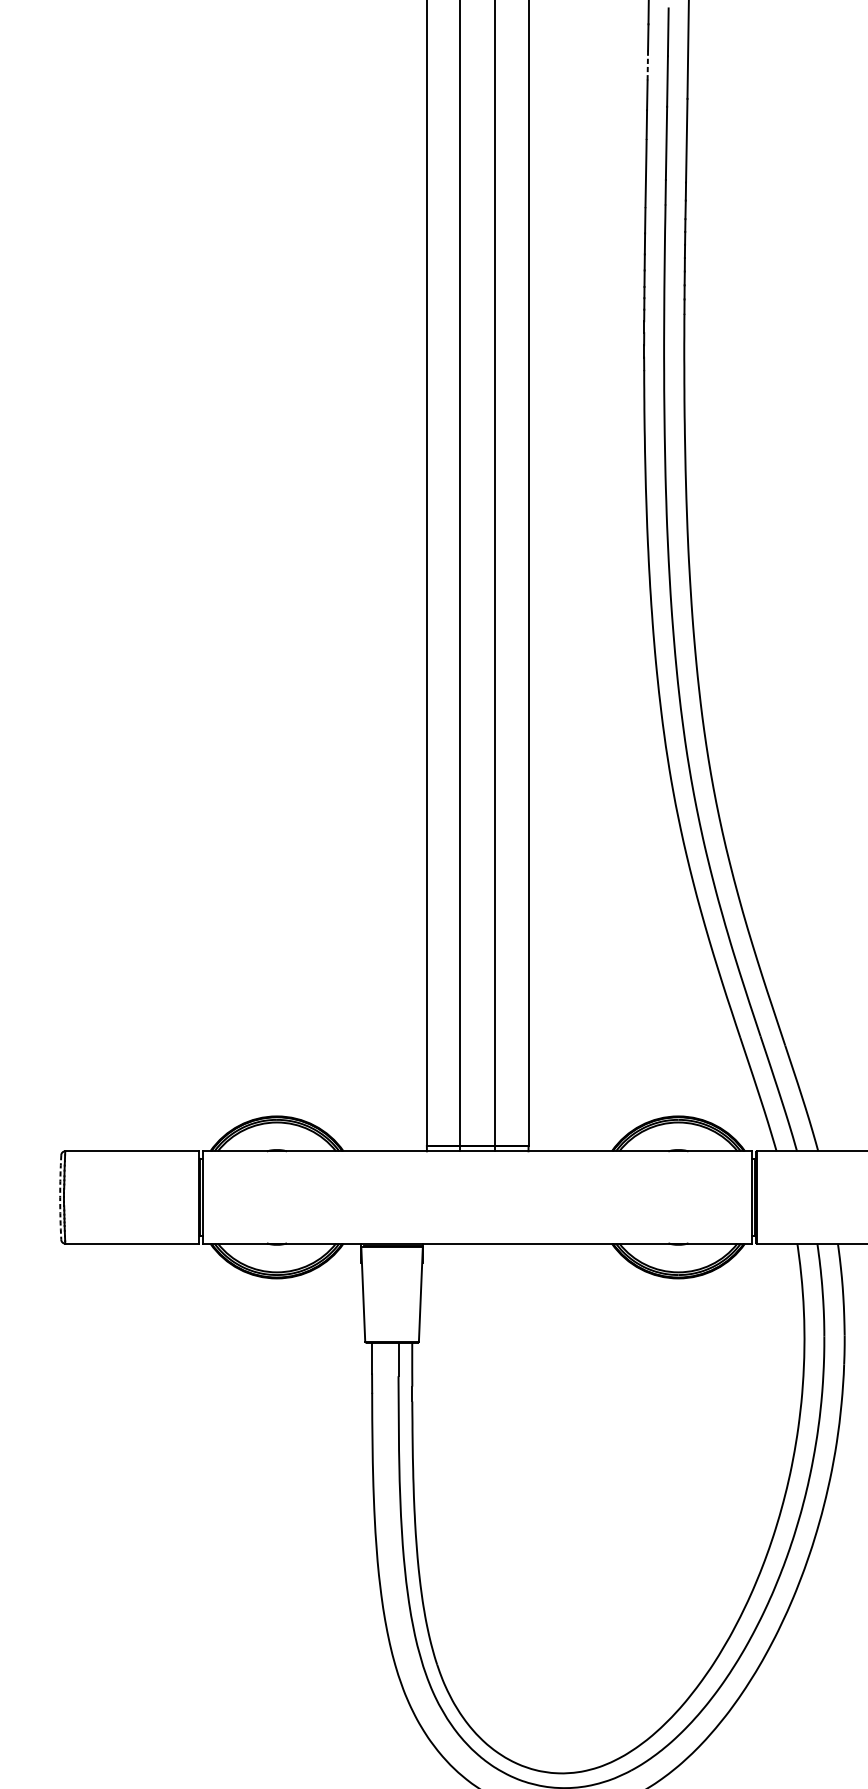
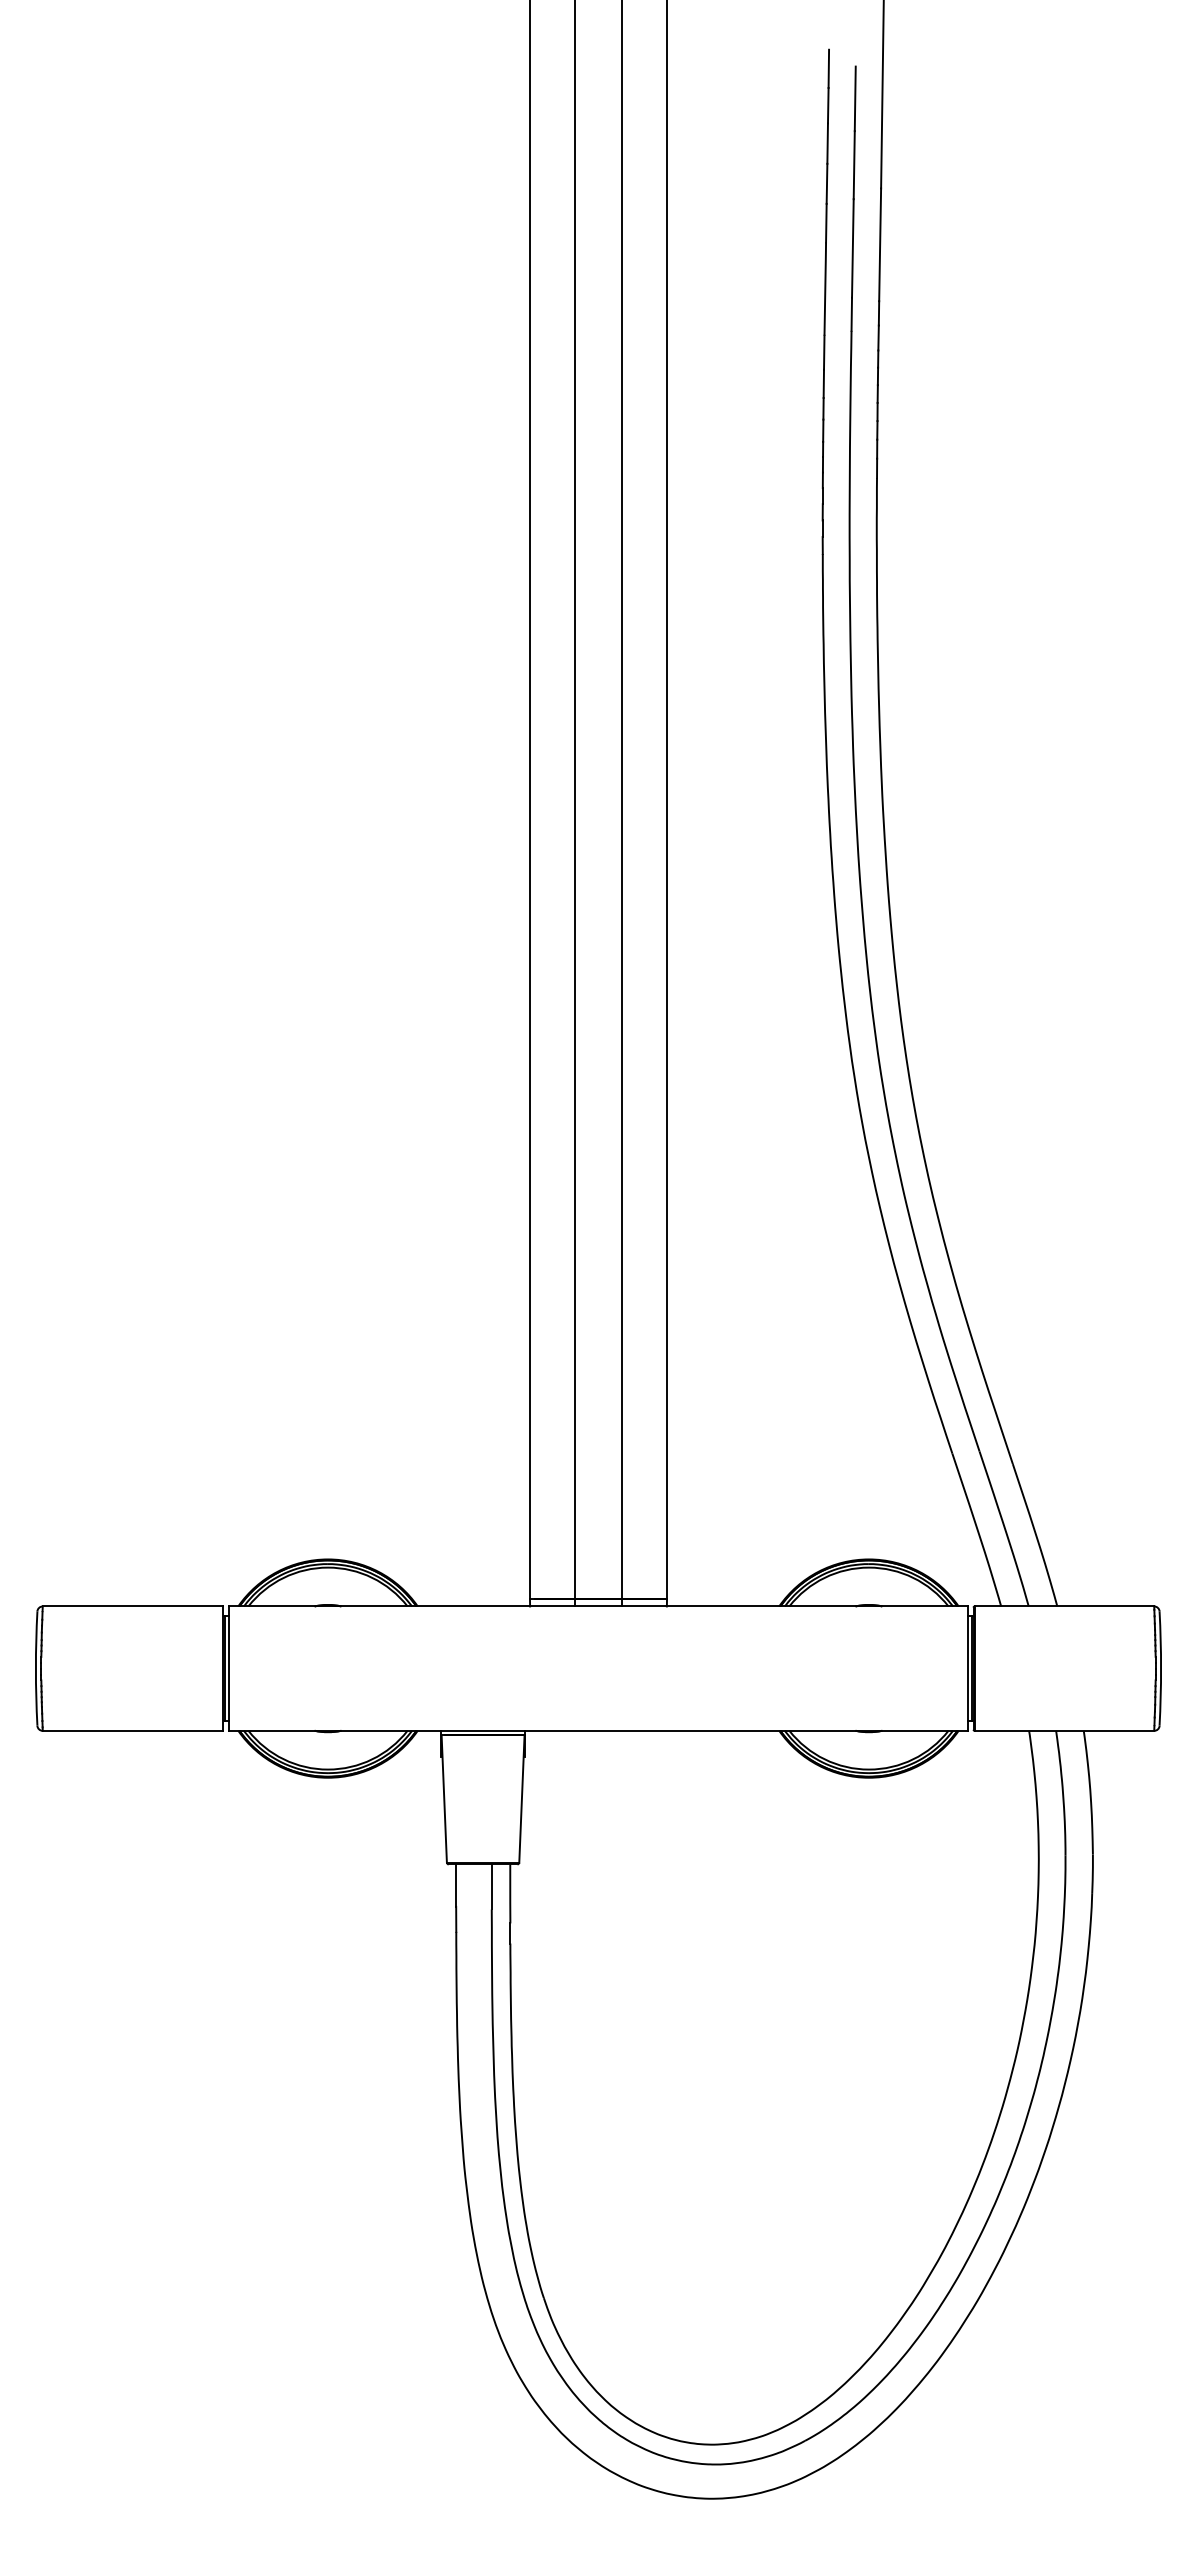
line: (647, 66) -> (827, 144), dashed -> solid
arc: (59, 1197) -> (35, 1668), dashed -> solid

